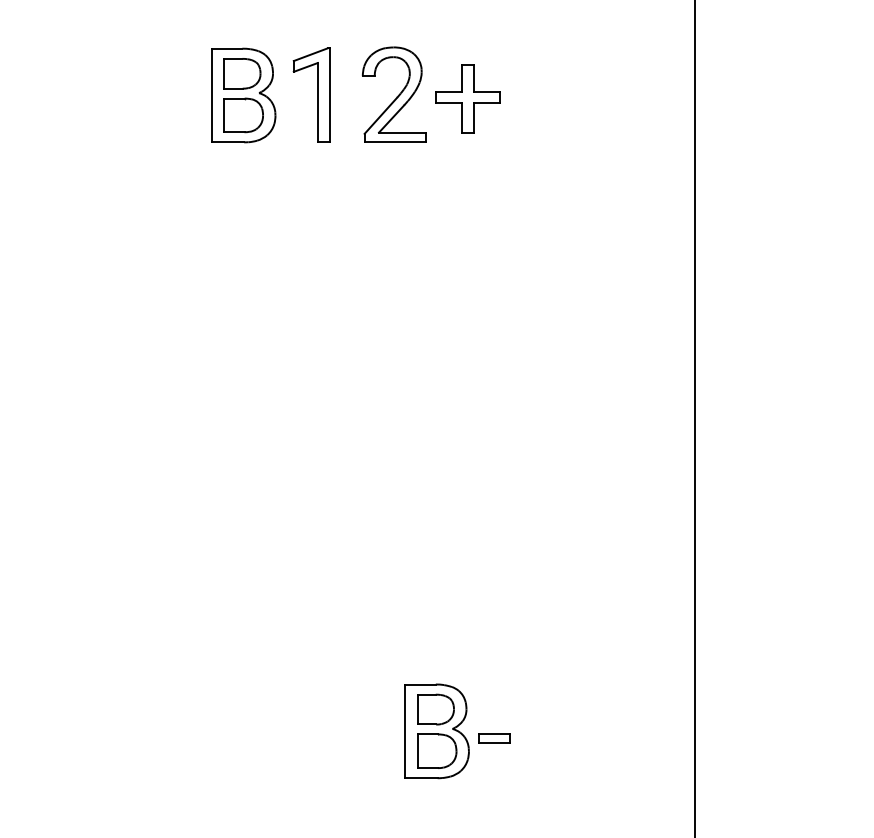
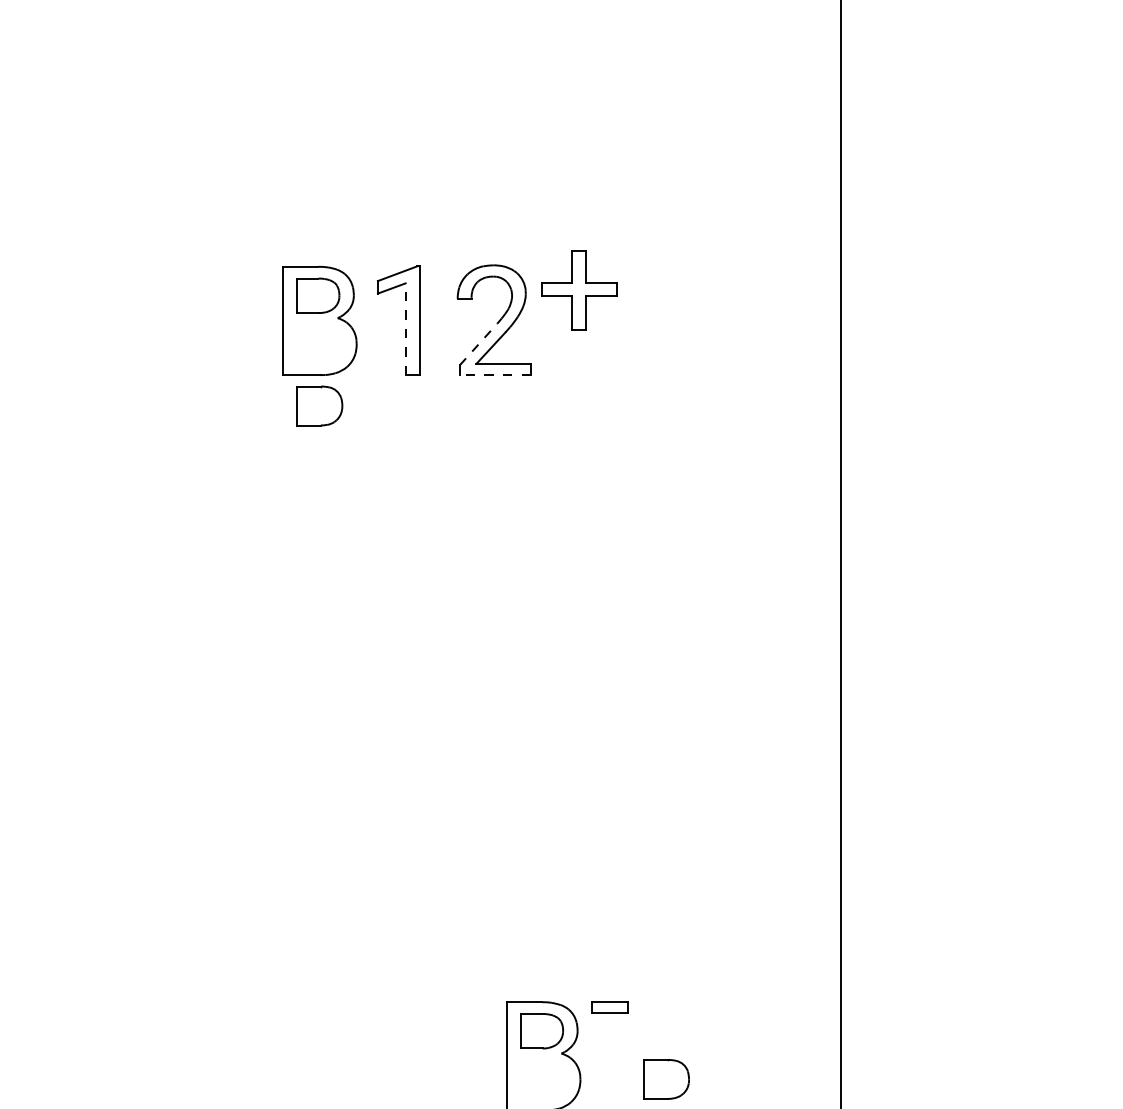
part: (468, 98) -> (579, 290), moved
line: (317, 102) -> (405, 329), solid -> dashed
part: (243, 115) -> (319, 405), moved
line: (380, 115) -> (478, 344), solid -> dashed
line: (394, 142) -> (494, 375), solid -> dashed
part: (494, 738) -> (609, 1007), moved
part: (436, 751) -> (666, 1079), moved

